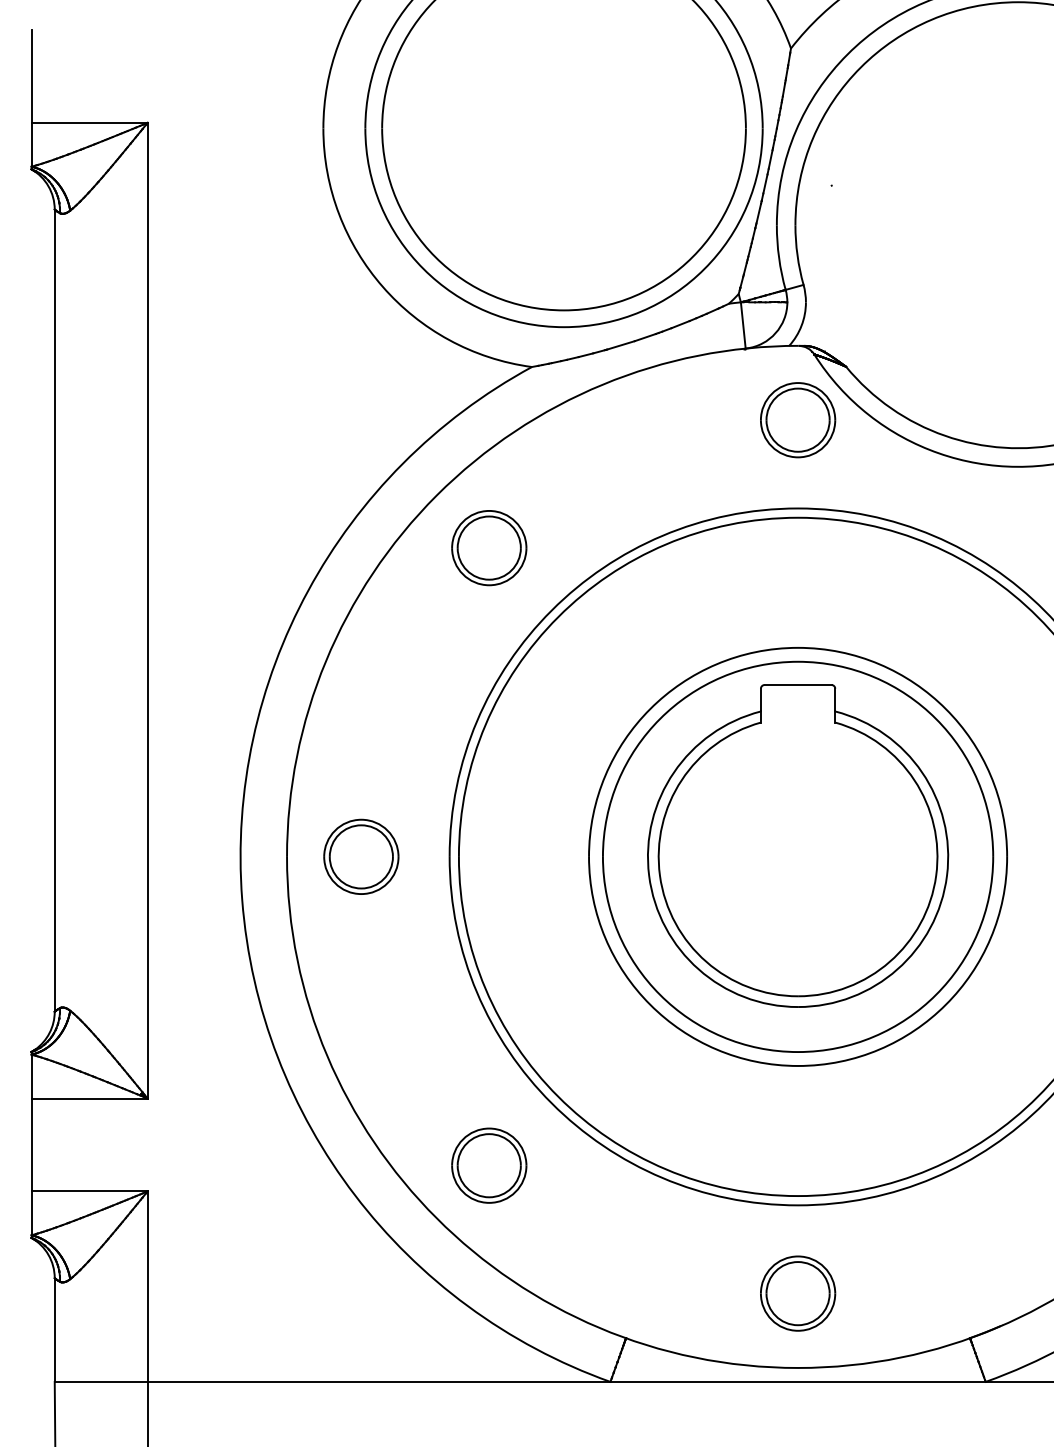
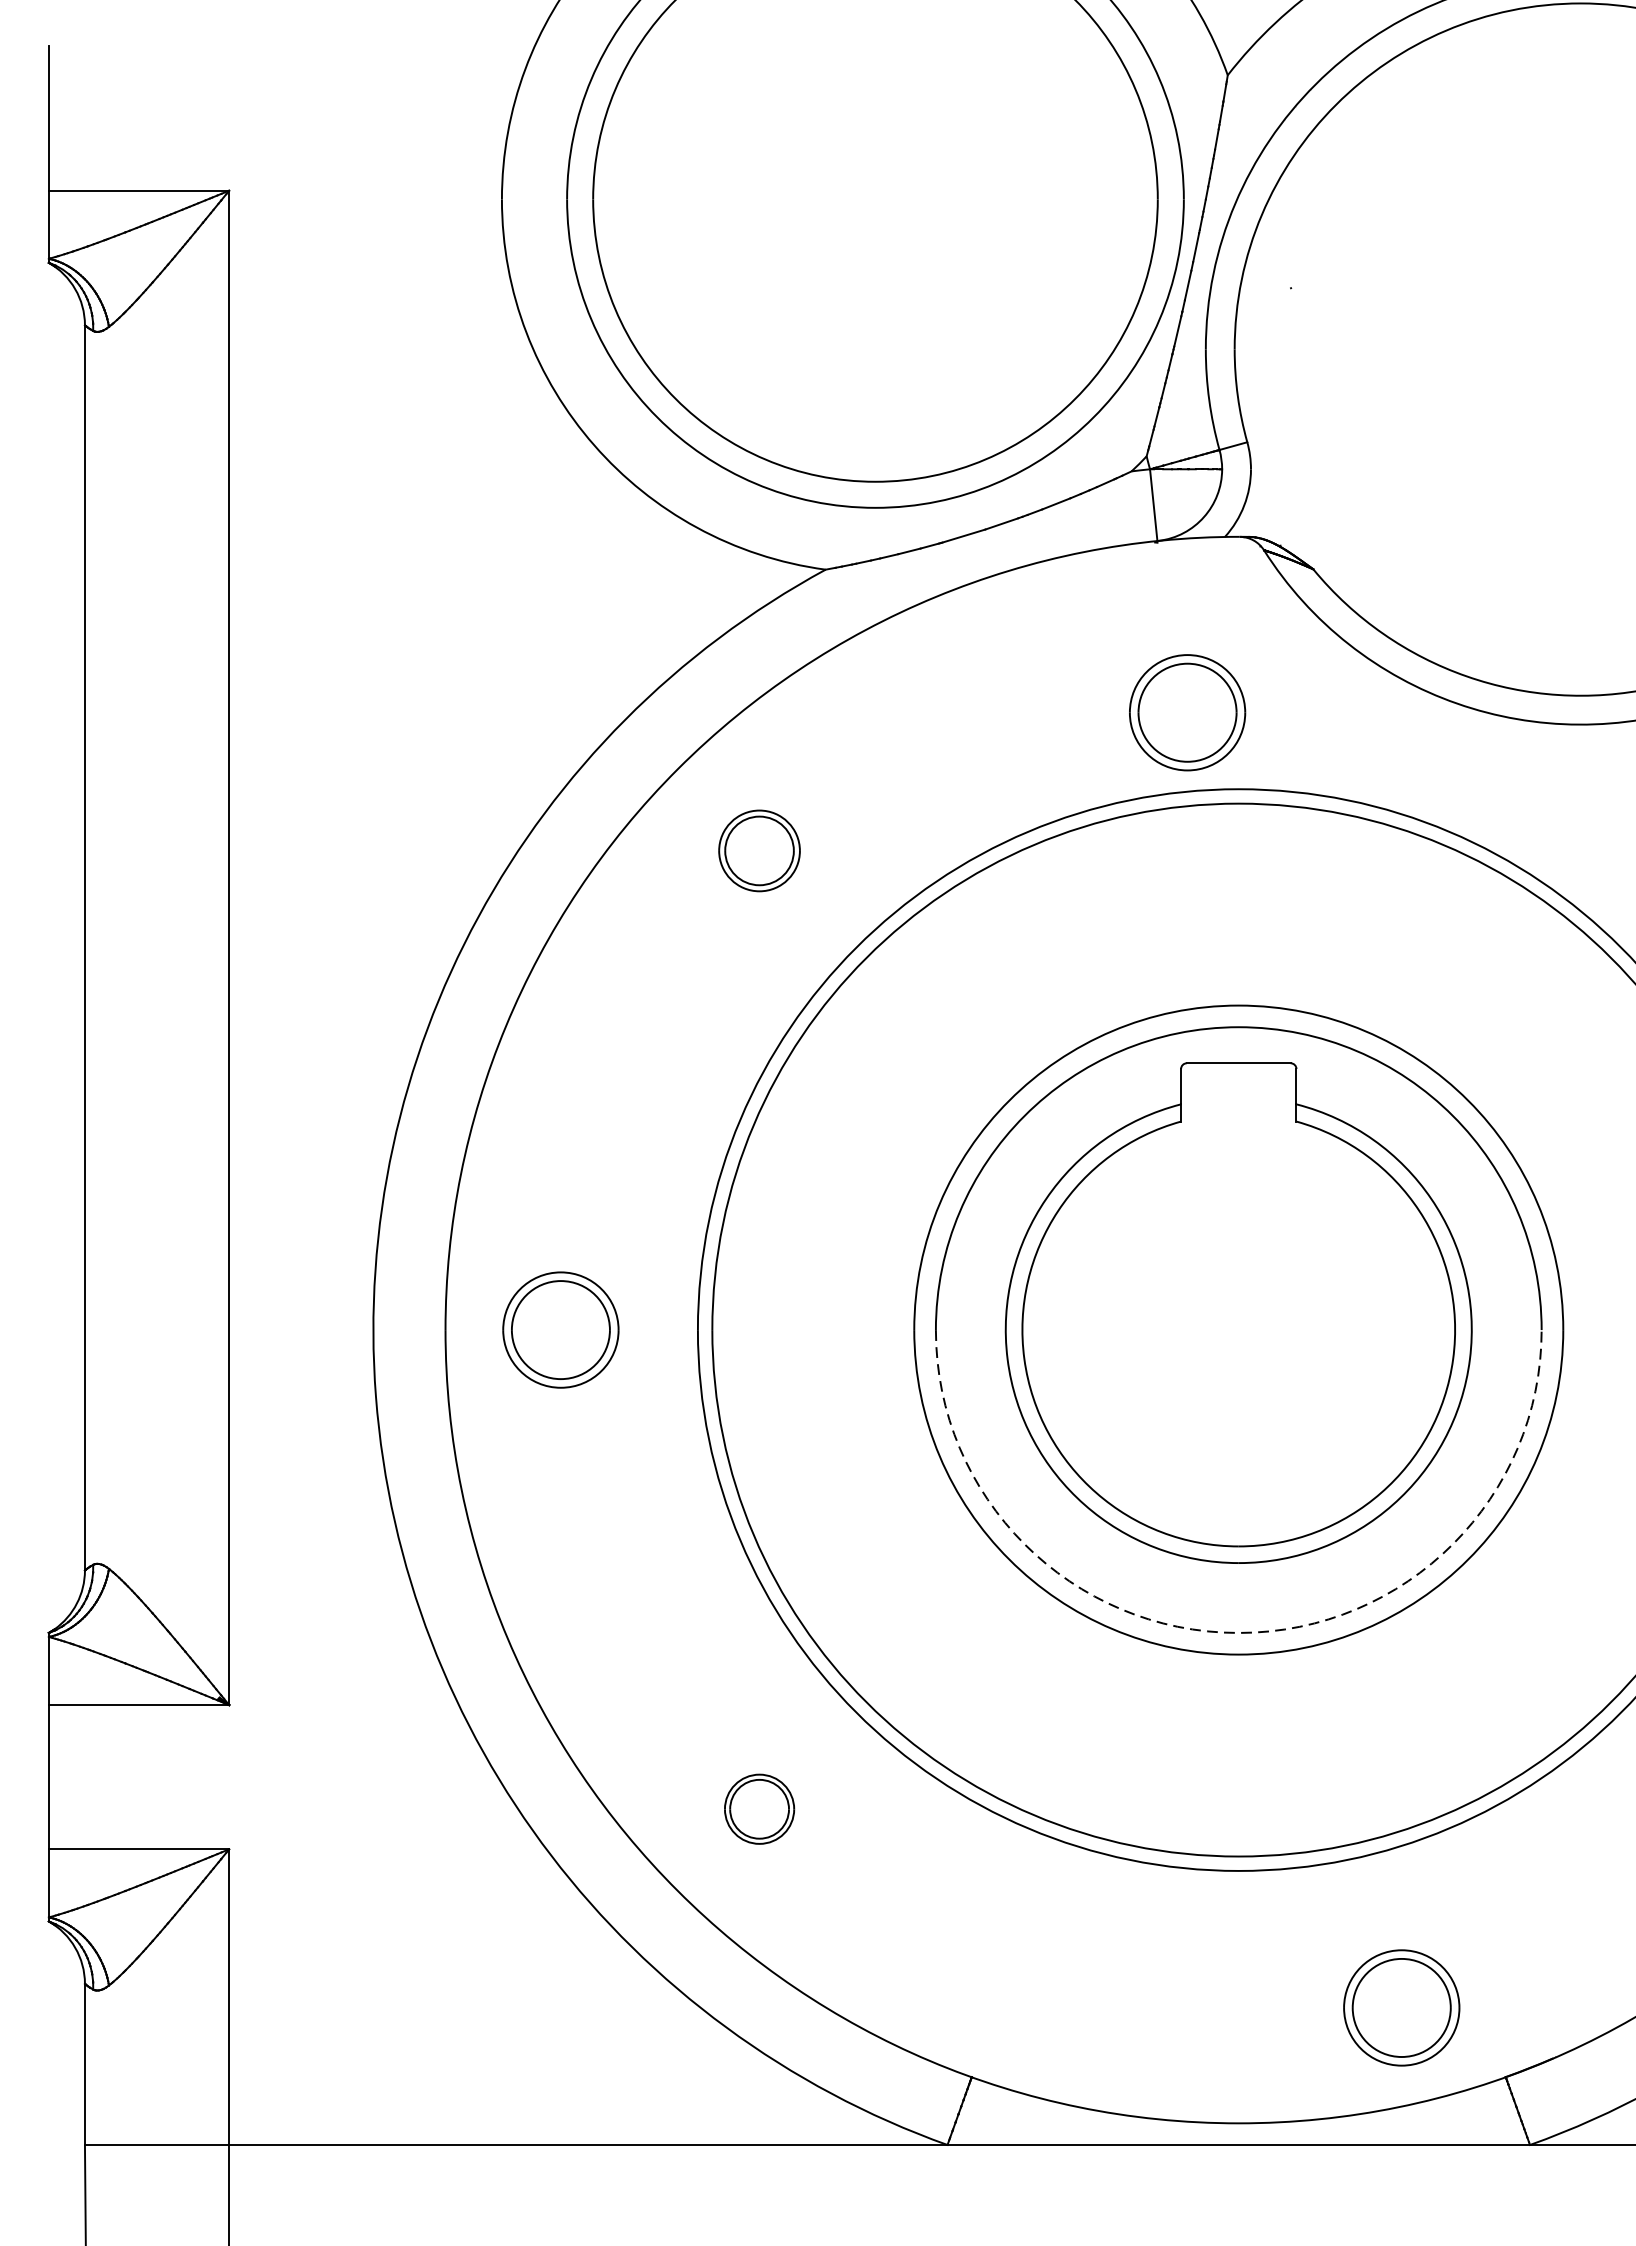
part: (798, 420) -> (1188, 713), moved
part: (489, 548) -> (759, 851), size x0.7
arc: (798, 1052) -> (1239, 1633), solid -> dashed
part: (489, 1165) -> (759, 1809), size x0.6
part: (798, 1293) -> (1402, 2007), moved

